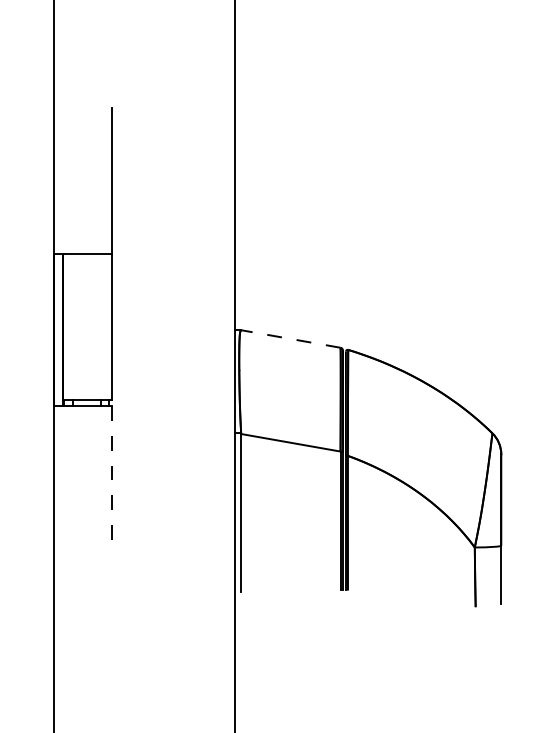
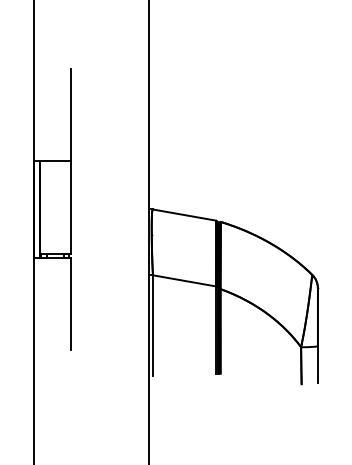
line: (290, 339) -> (184, 215), dashed -> solid
line: (111, 480) -> (70, 304), dashed -> solid

